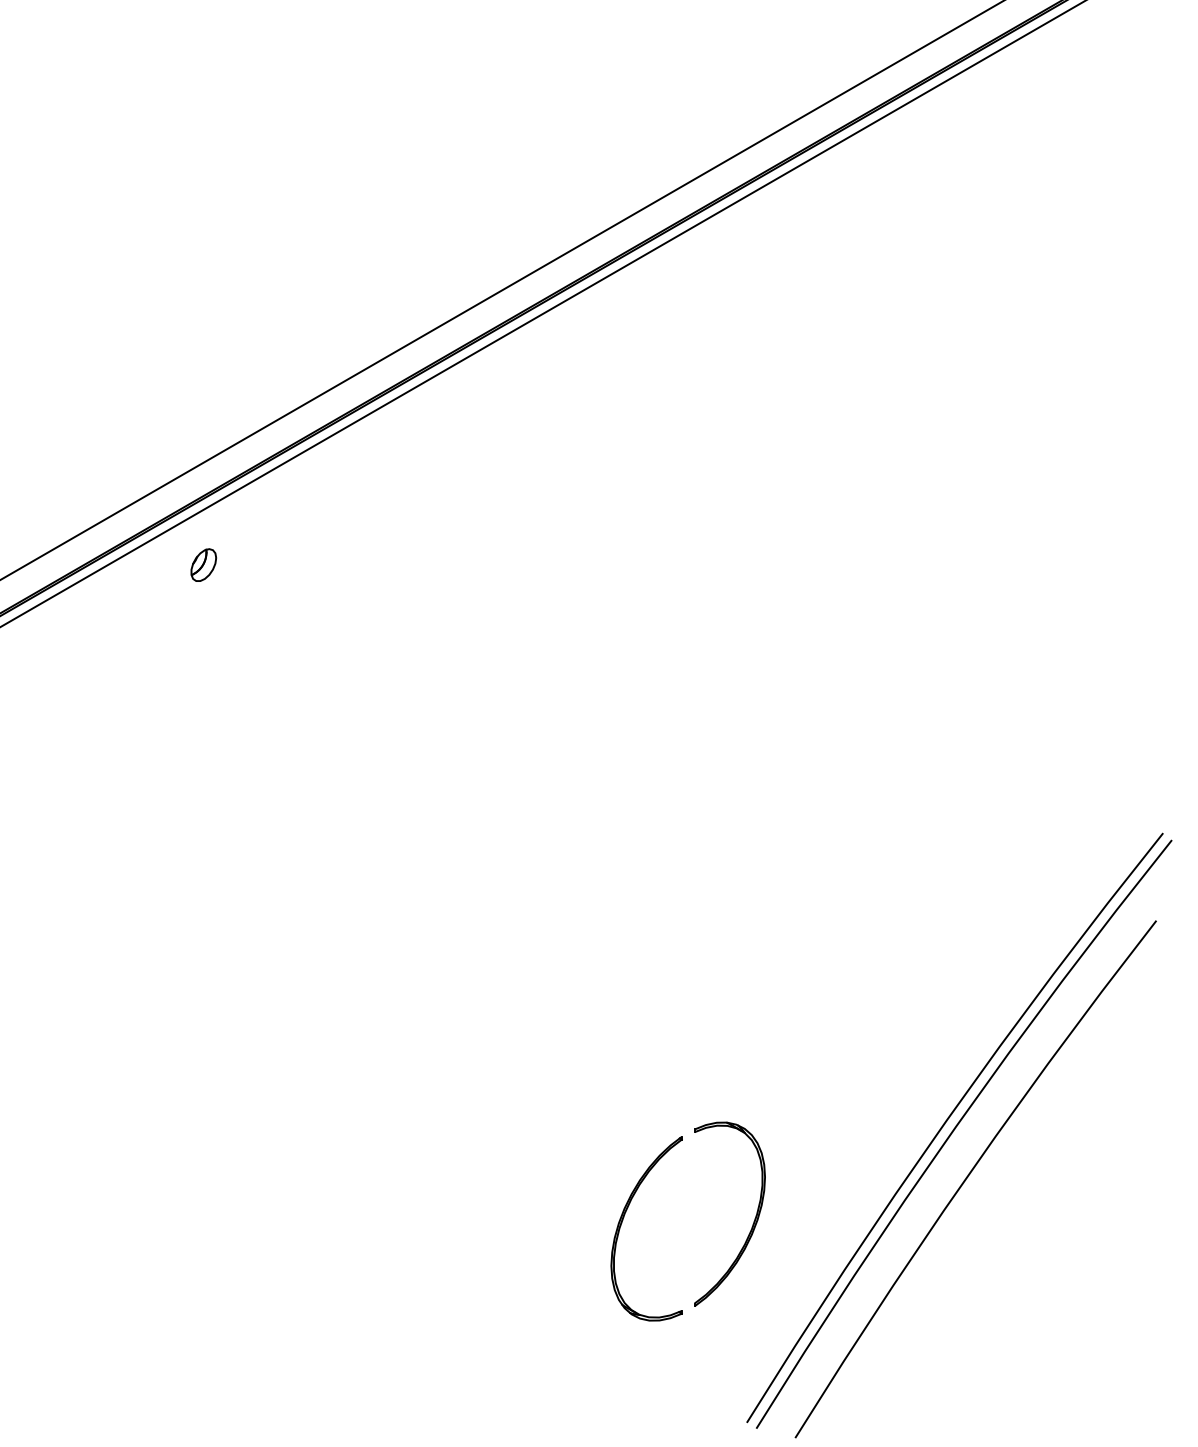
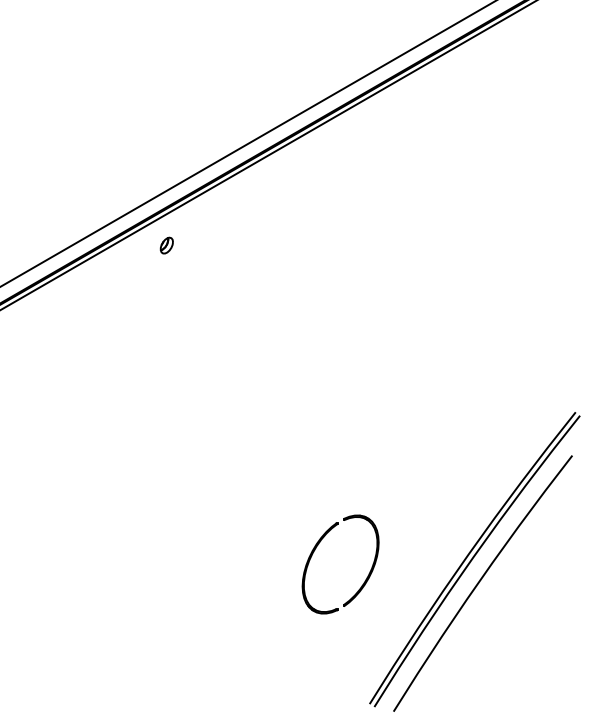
part: (203, 564) -> (166, 245), moved
part: (635, 1197) -> (314, 552), moved

